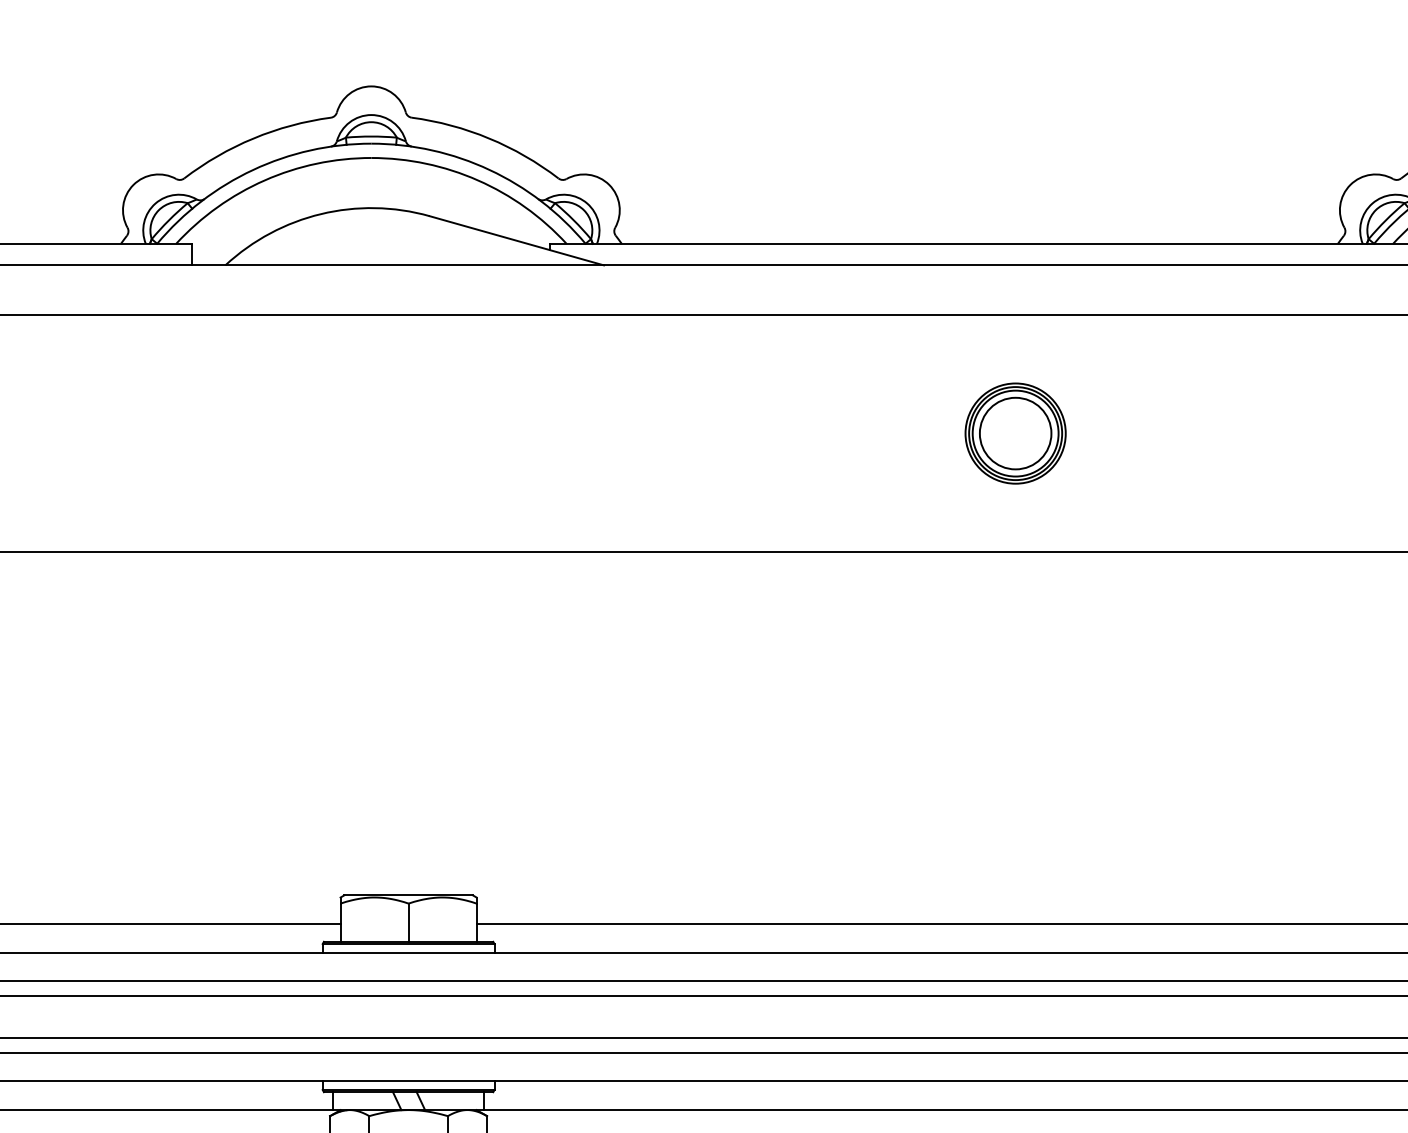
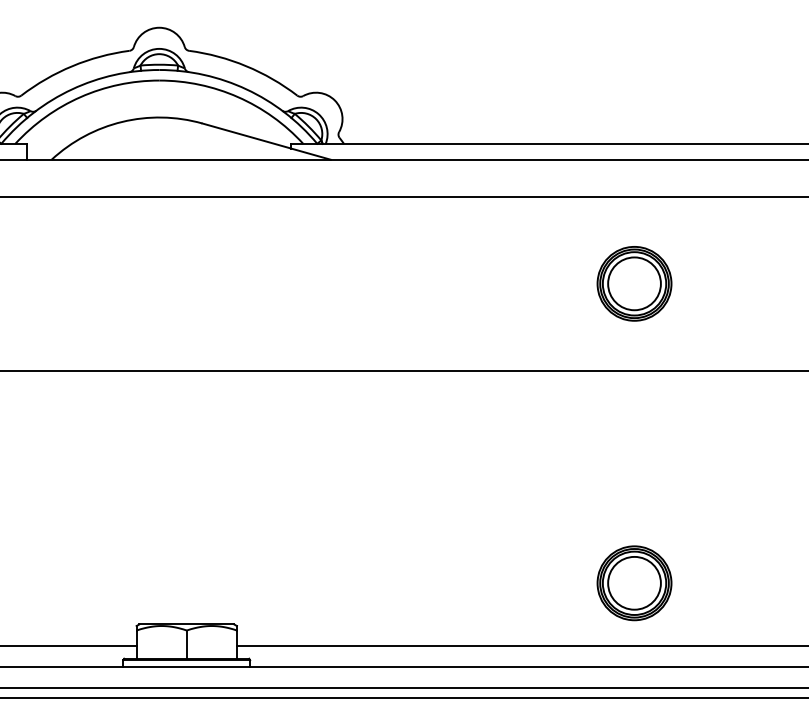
part: (1015, 839) -> (634, 583), added

